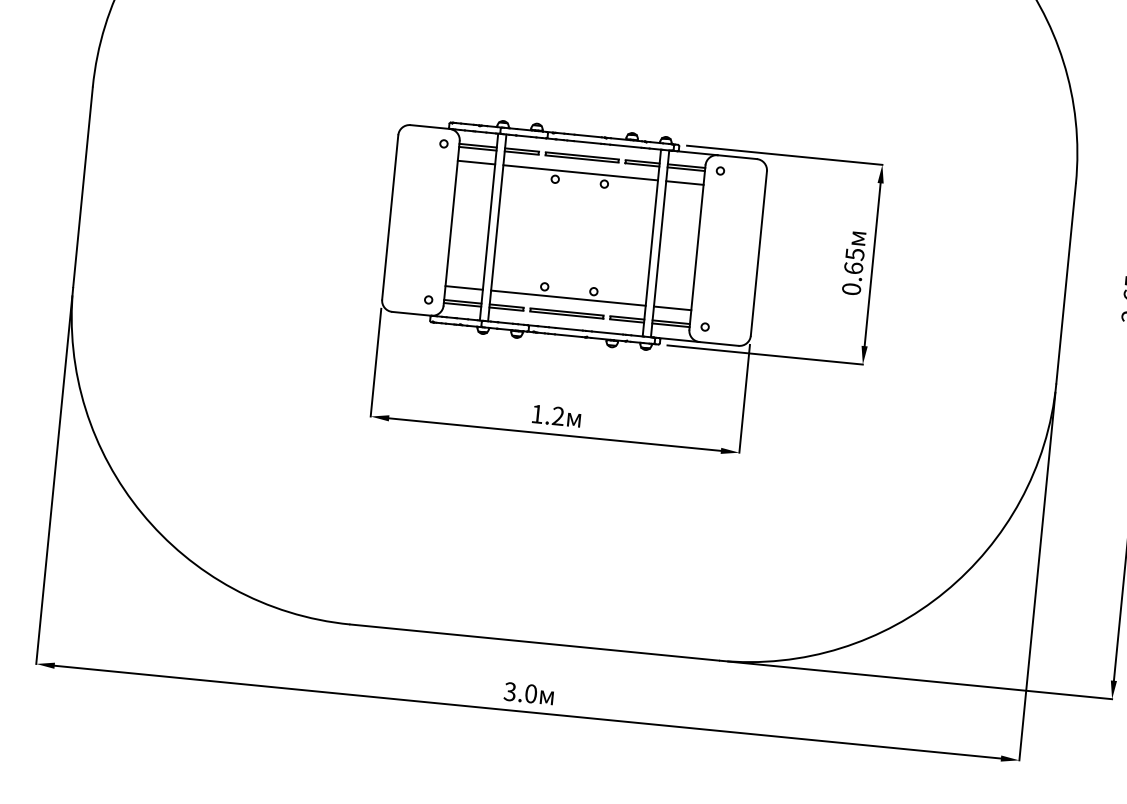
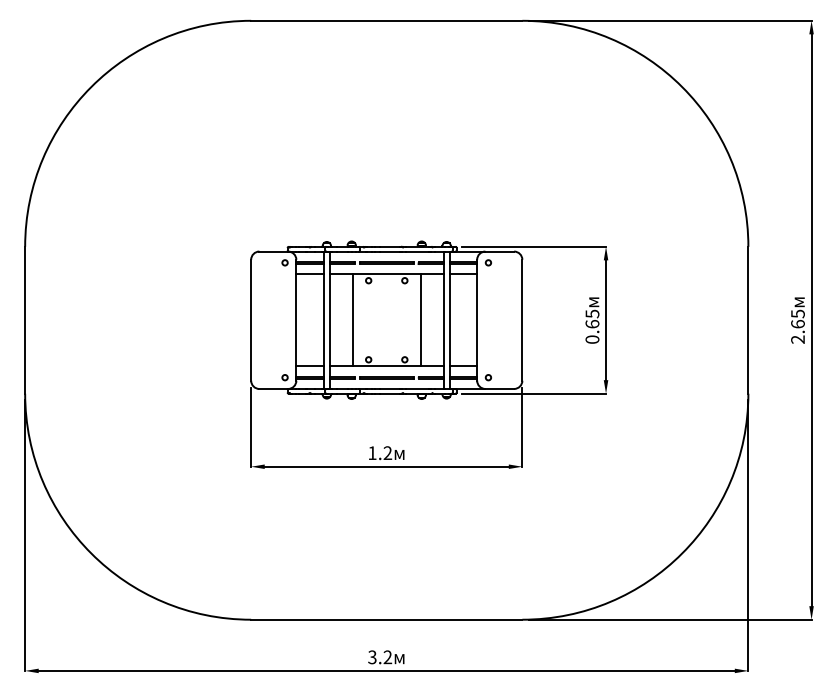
line: (527, 231) -> (352, 320), added
line: (620, 240) -> (420, 320), added
text: (530, 694) -> (387, 657), 3.0 -> 3.2

